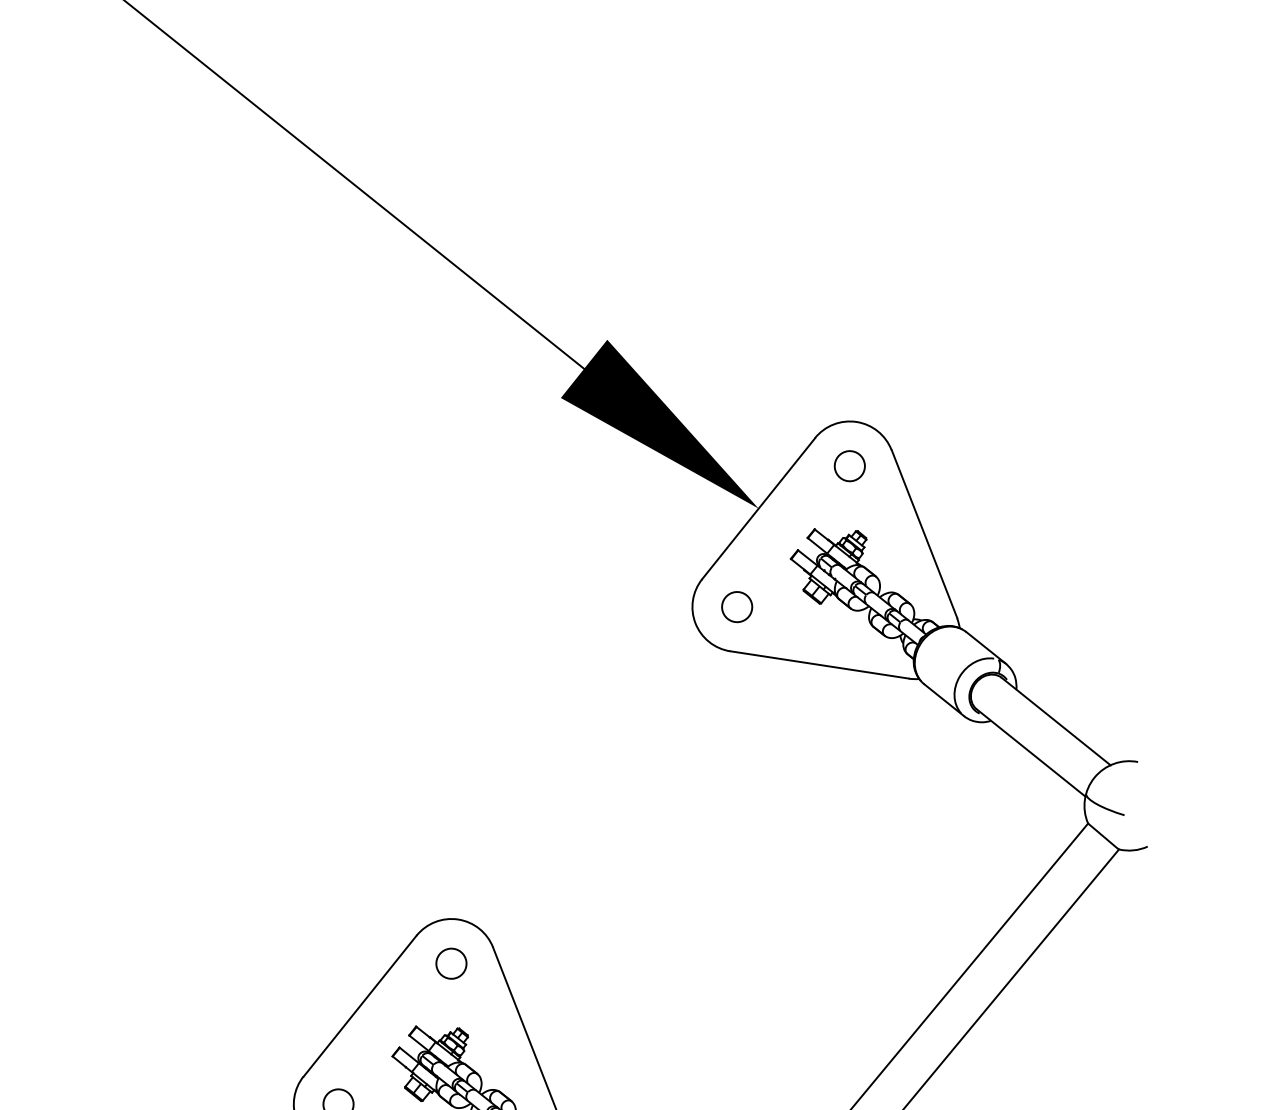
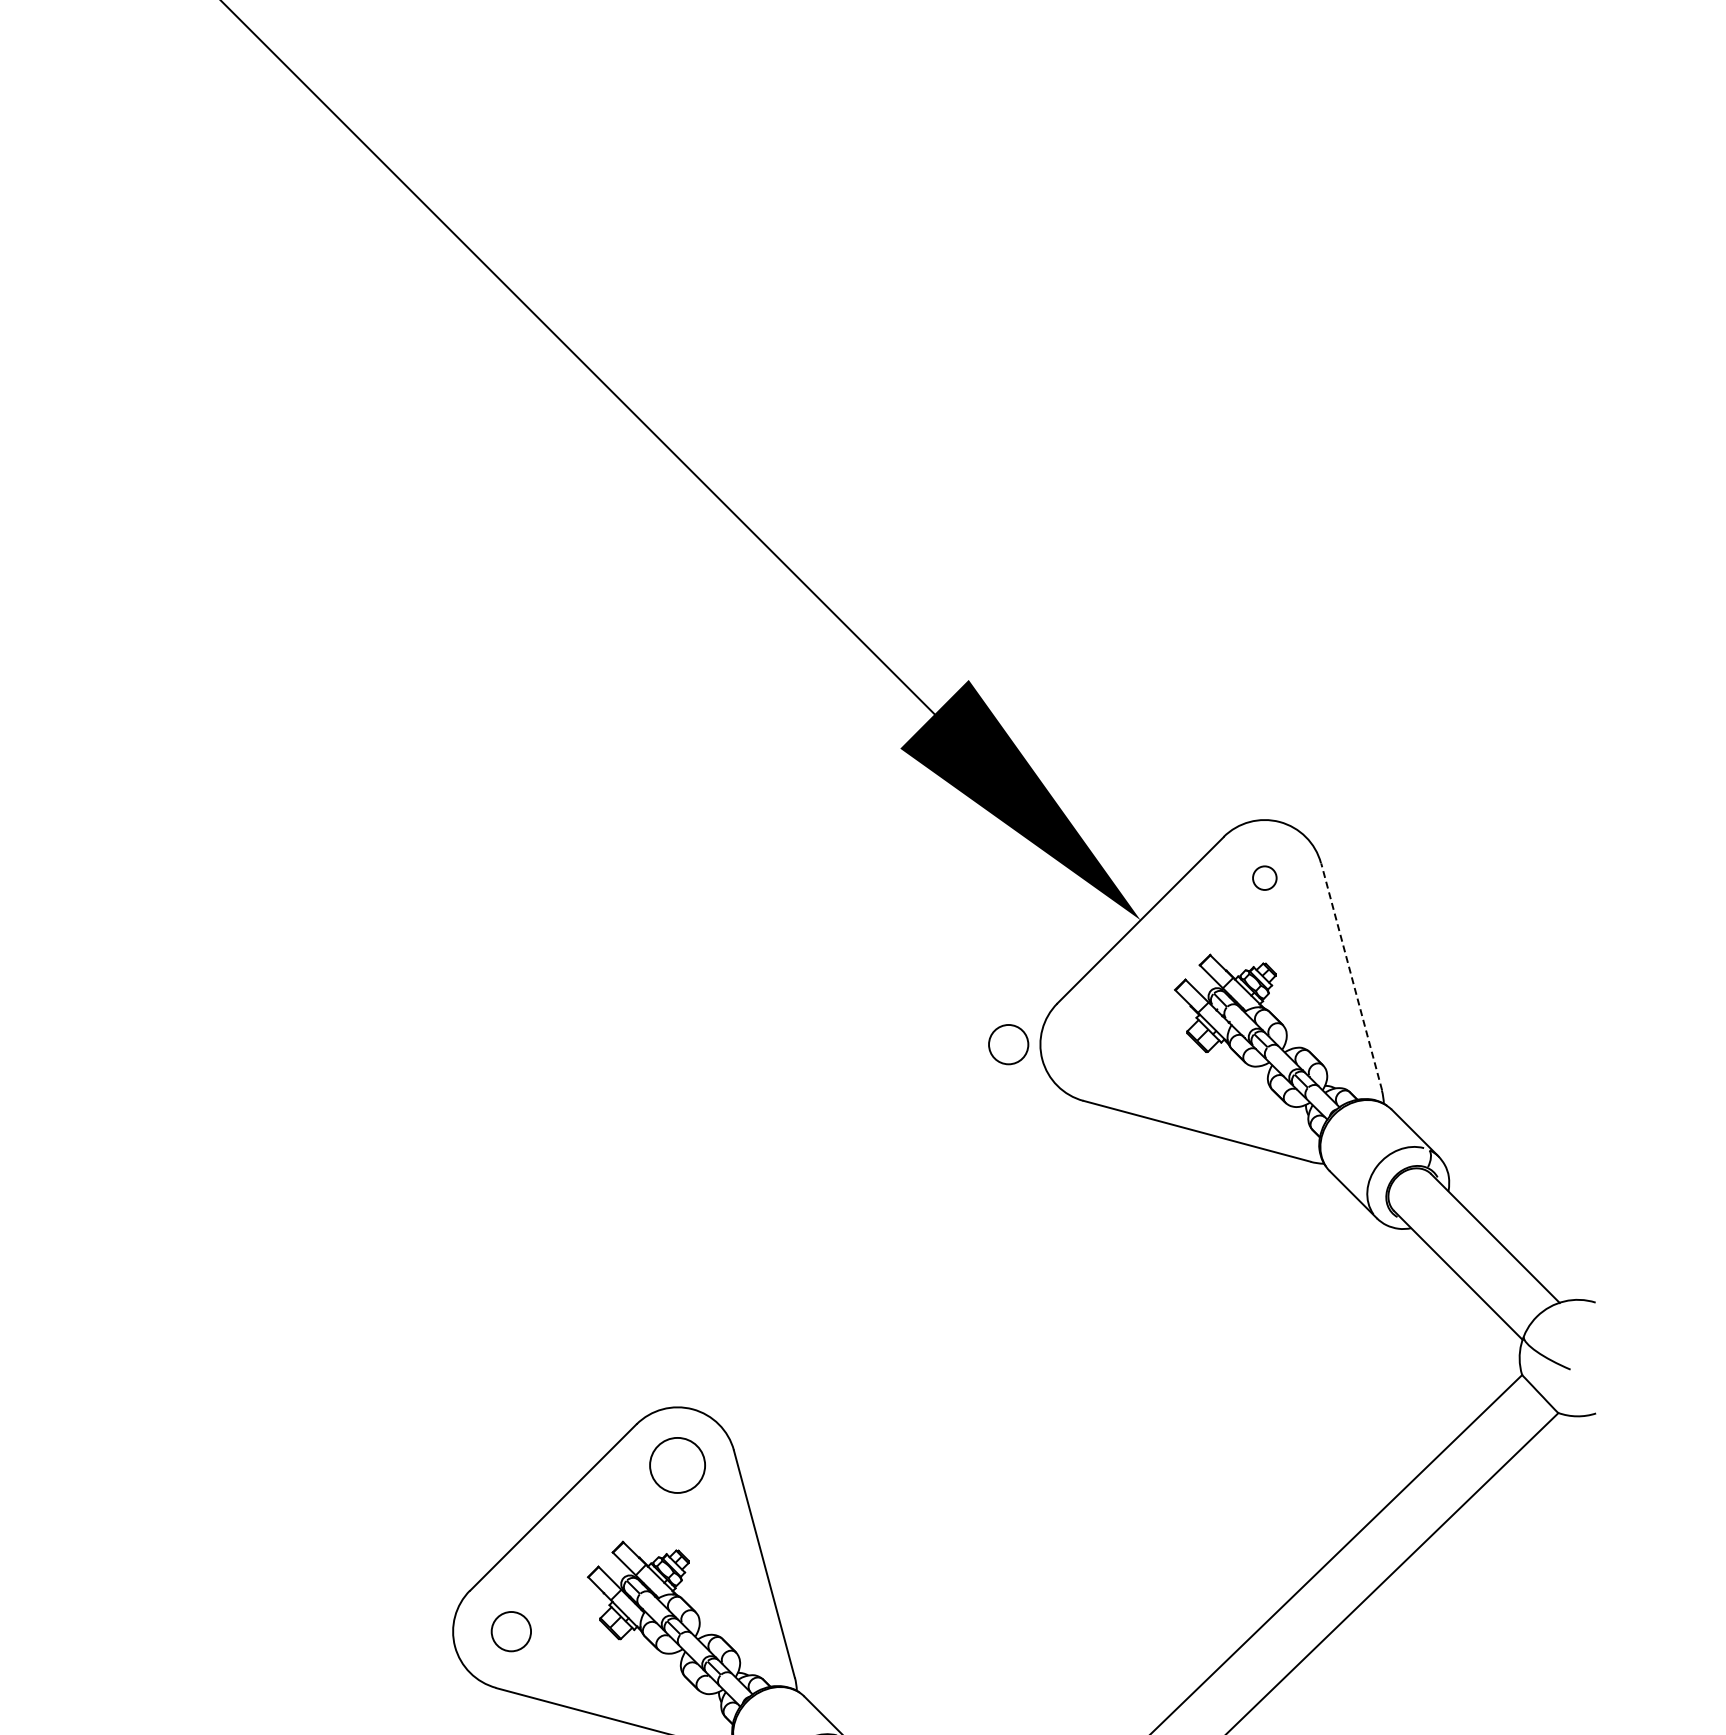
circle: (849, 465) -> (1264, 877), size x0.6
line: (924, 533) -> (1351, 976), solid -> dashed
circle: (737, 607) -> (1008, 1044), moved
circle: (451, 963) -> (677, 1465), size x1.4

